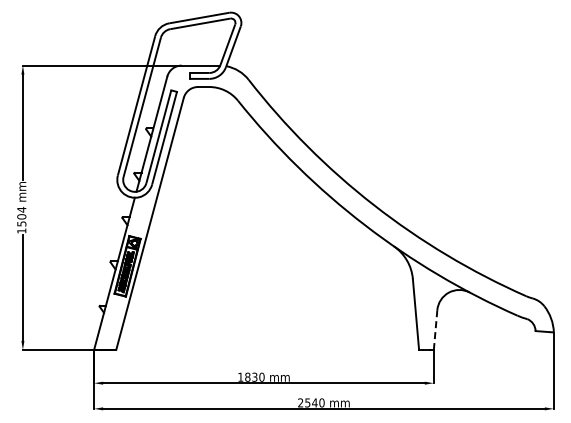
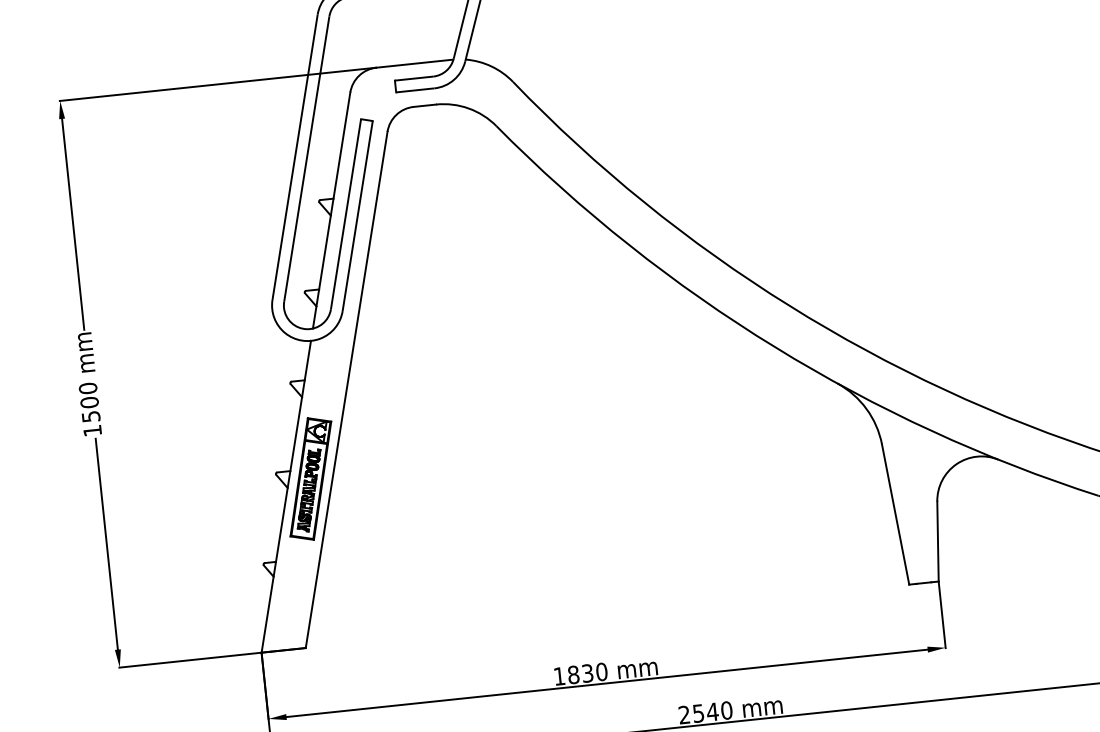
text: (21, 209) -> (87, 387), 1504 -> 1500
line: (435, 330) -> (937, 542), dashed -> solid

